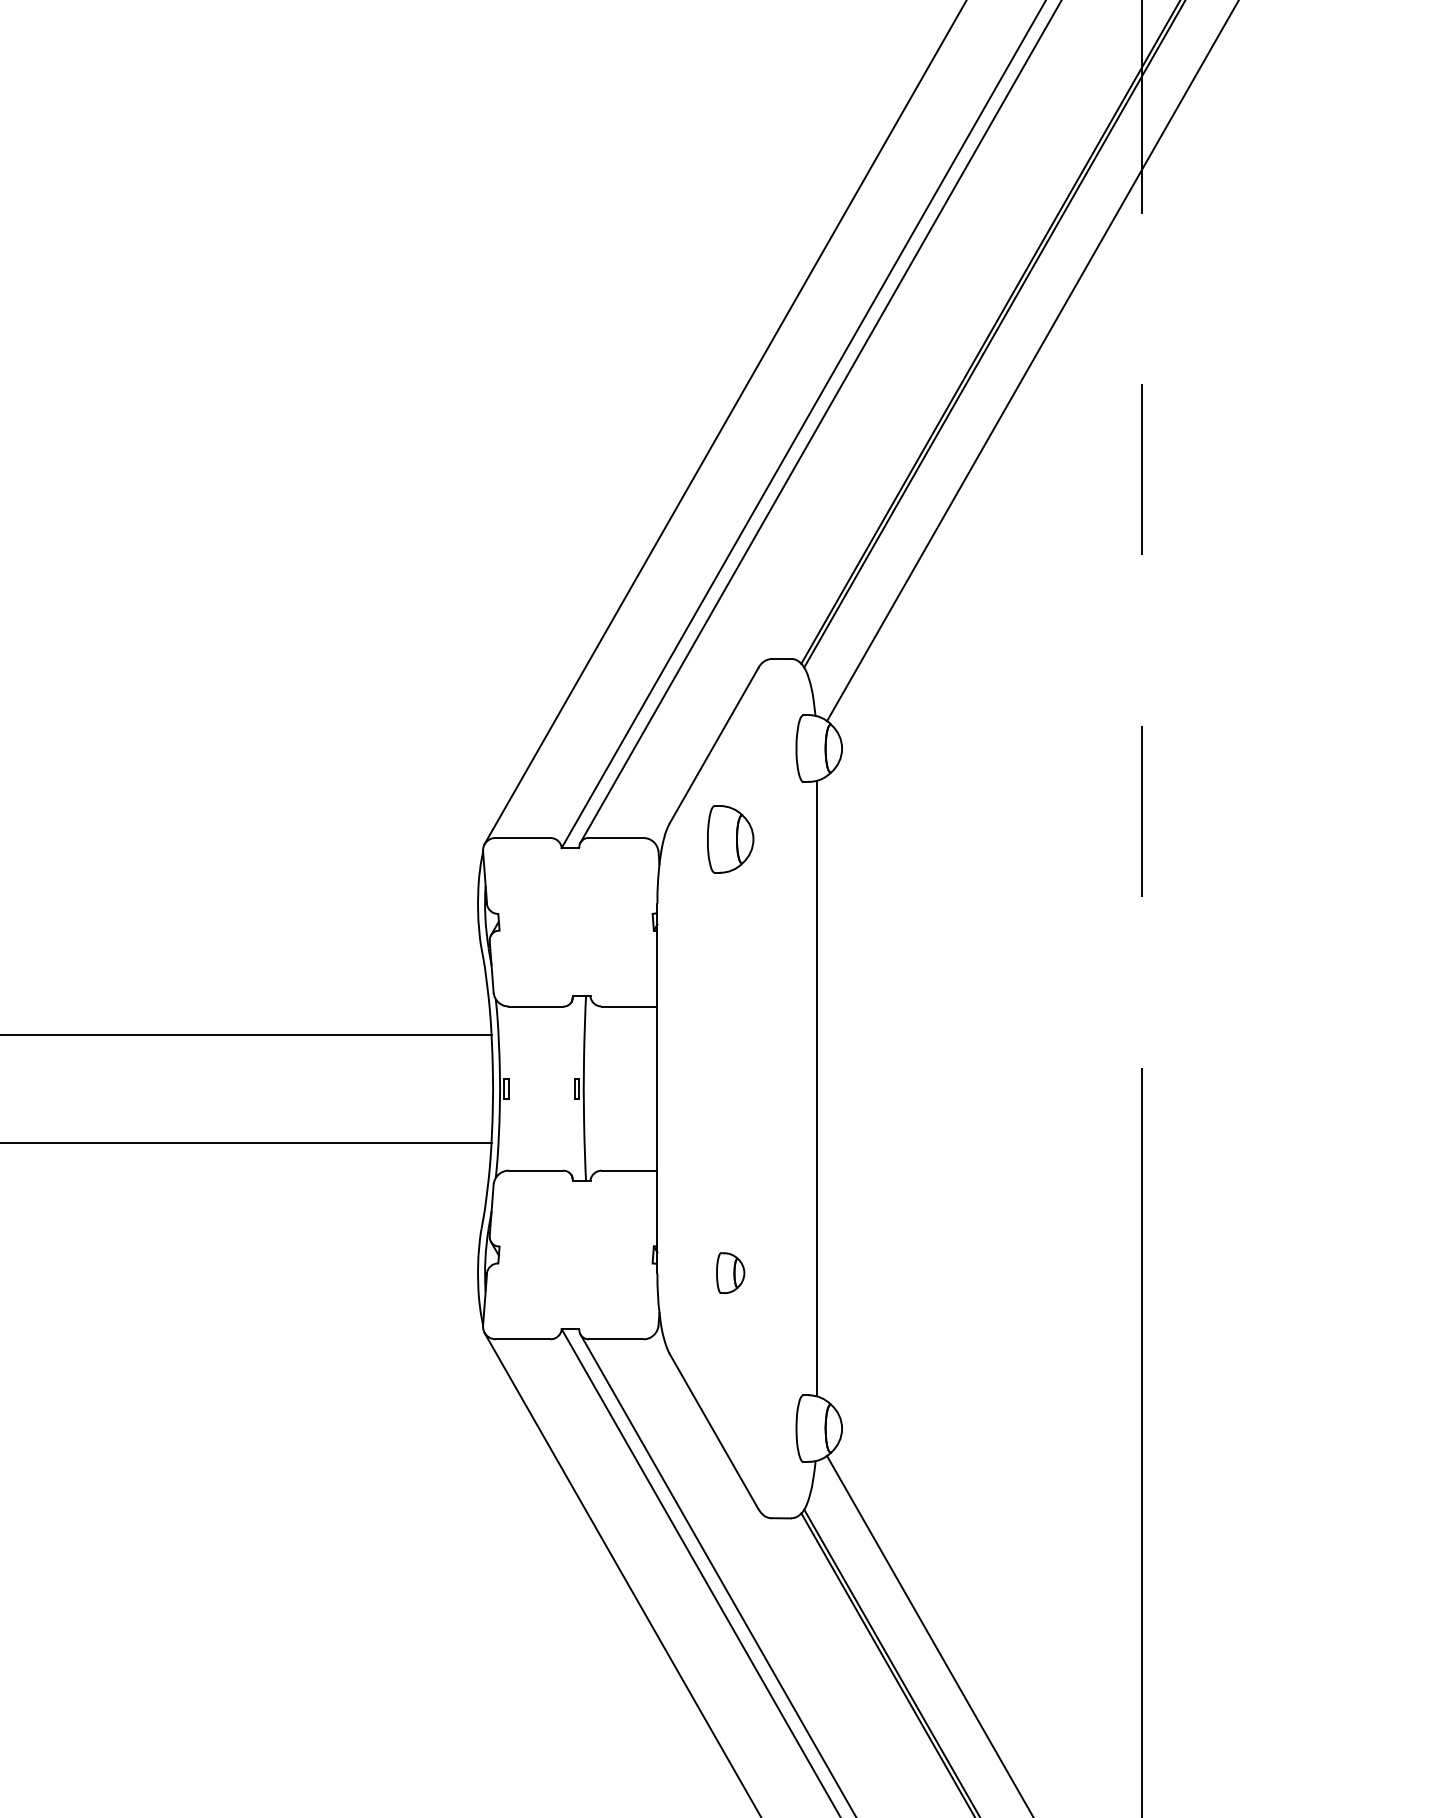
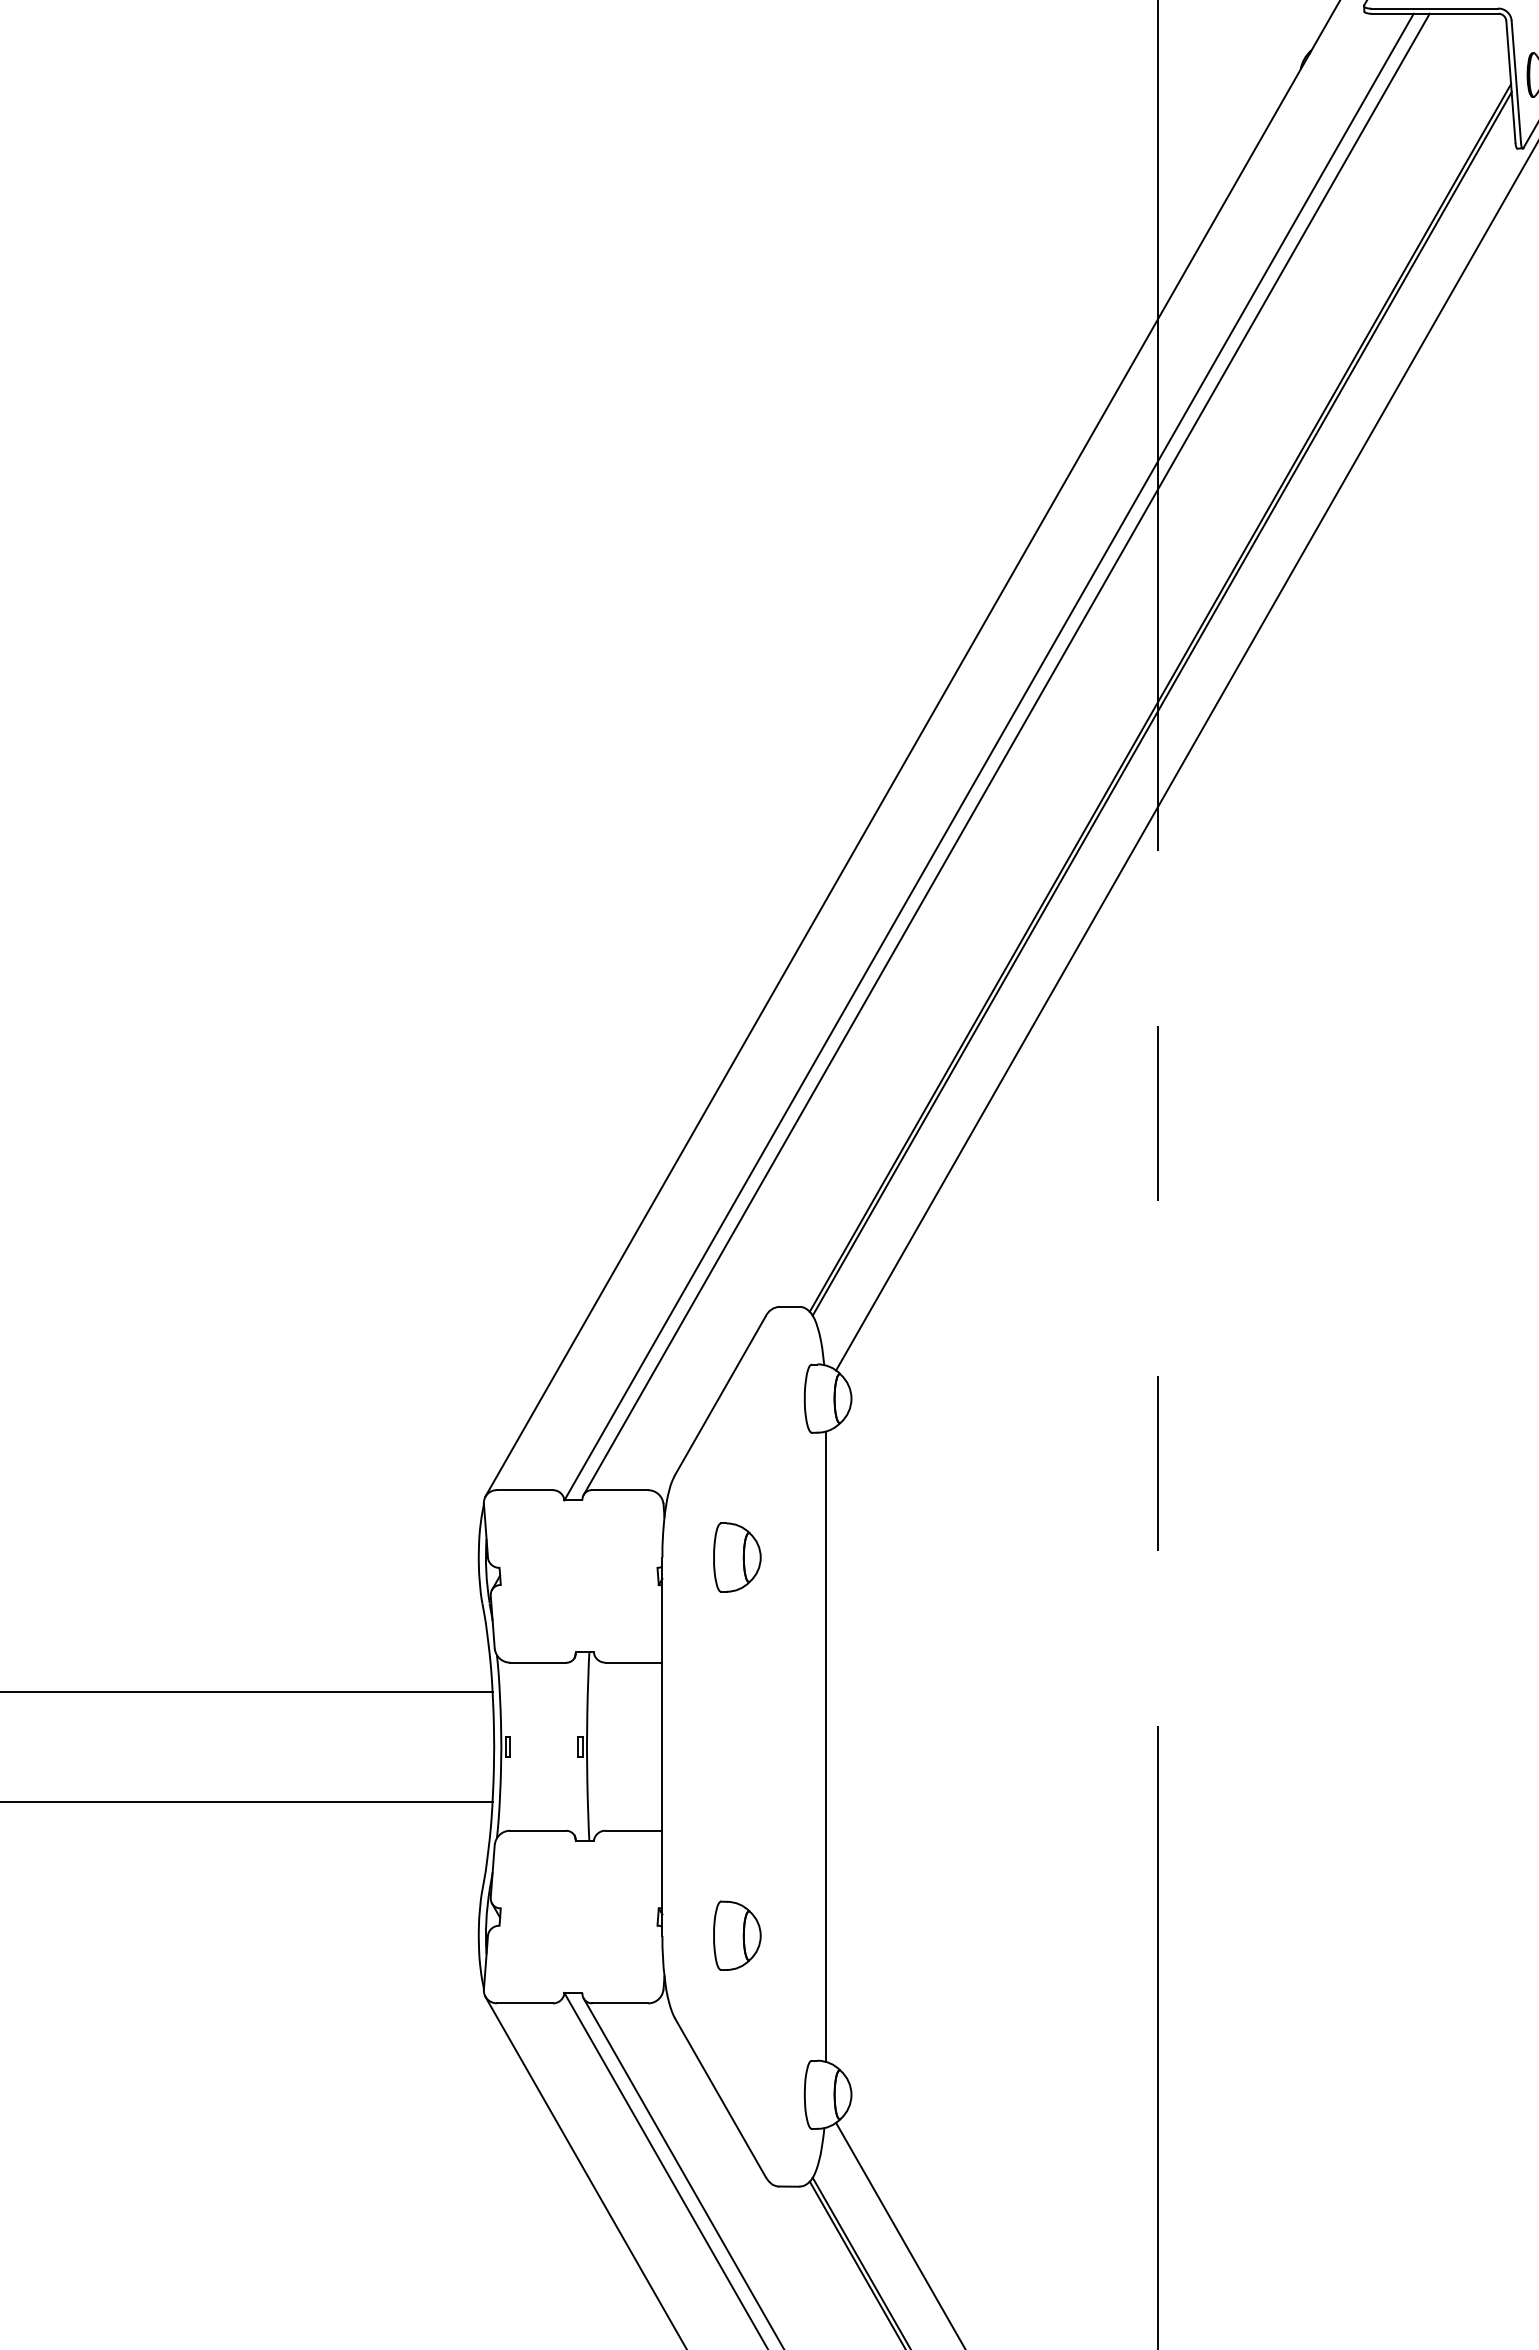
part: (730, 839) -> (737, 1557), moved
part: (730, 1273) -> (737, 1935), size x1.67

